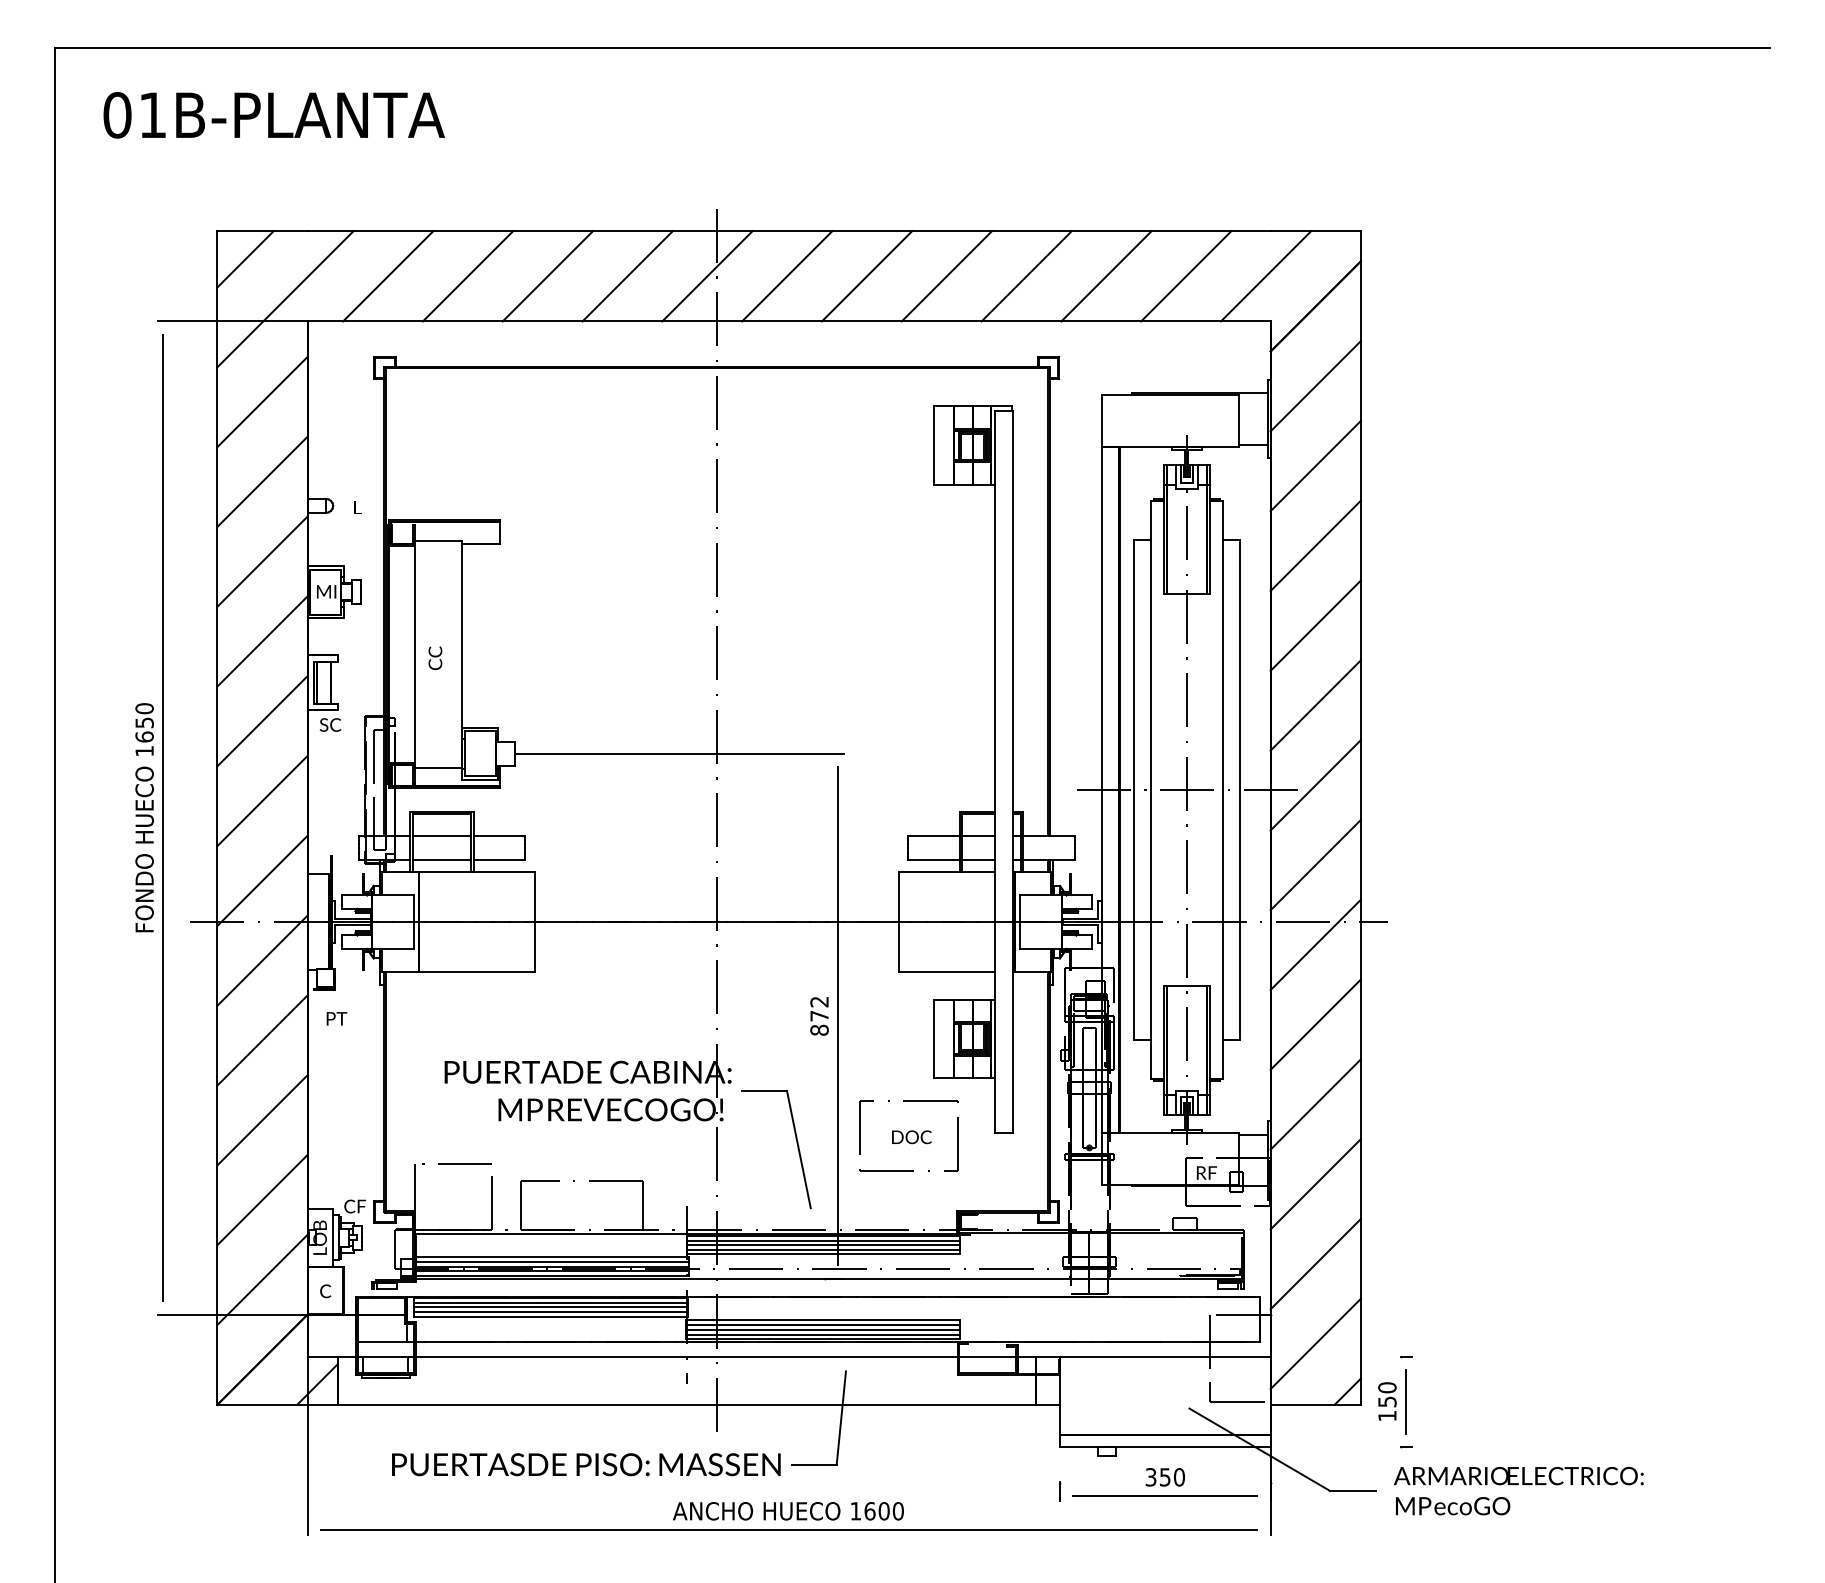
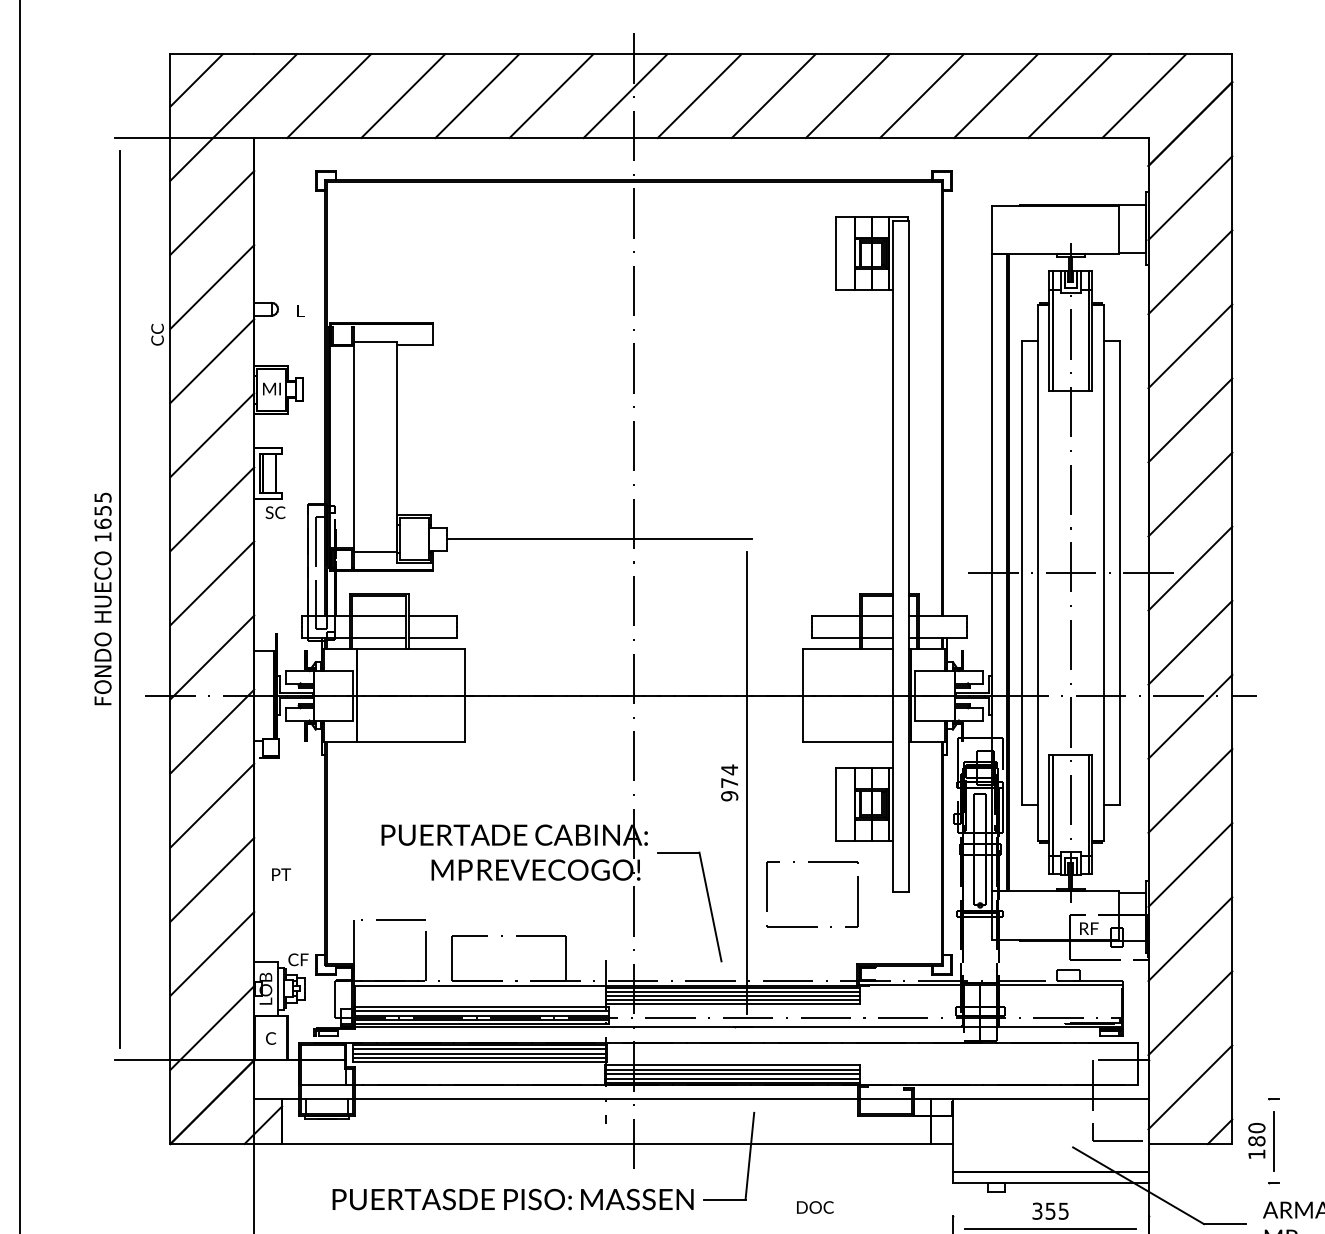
text: (435, 658) -> (157, 334), moved
text: (144, 708) -> (102, 497), 1650 -> 1655
text: (819, 1015) -> (729, 782), 872 -> 974
text: (336, 1018) -> (281, 874), moved
text: (911, 1137) -> (815, 1207), moved
text: (1387, 1401) -> (1256, 1140), 150 -> 180
text: (1178, 1477) -> (1062, 1211), 350 -> 355

